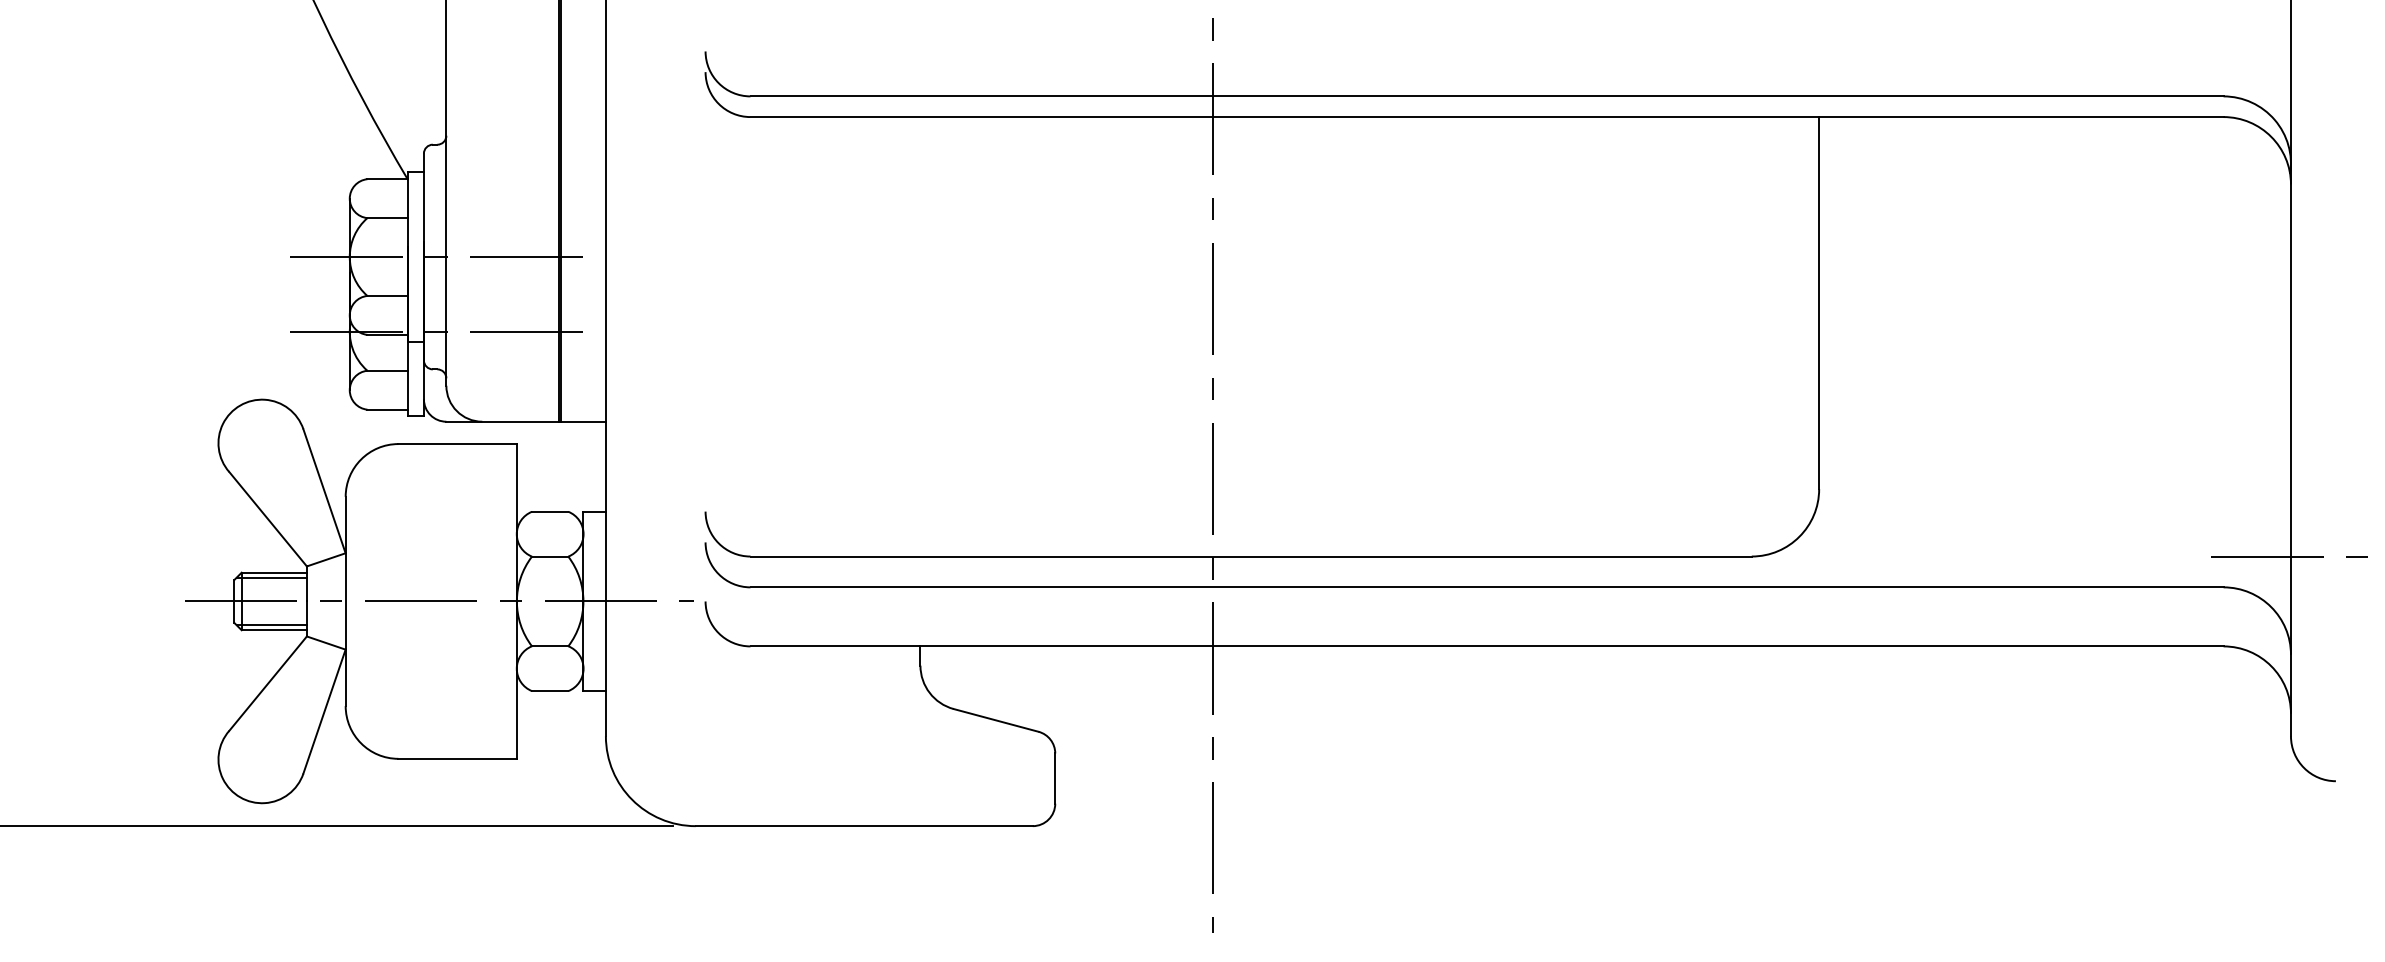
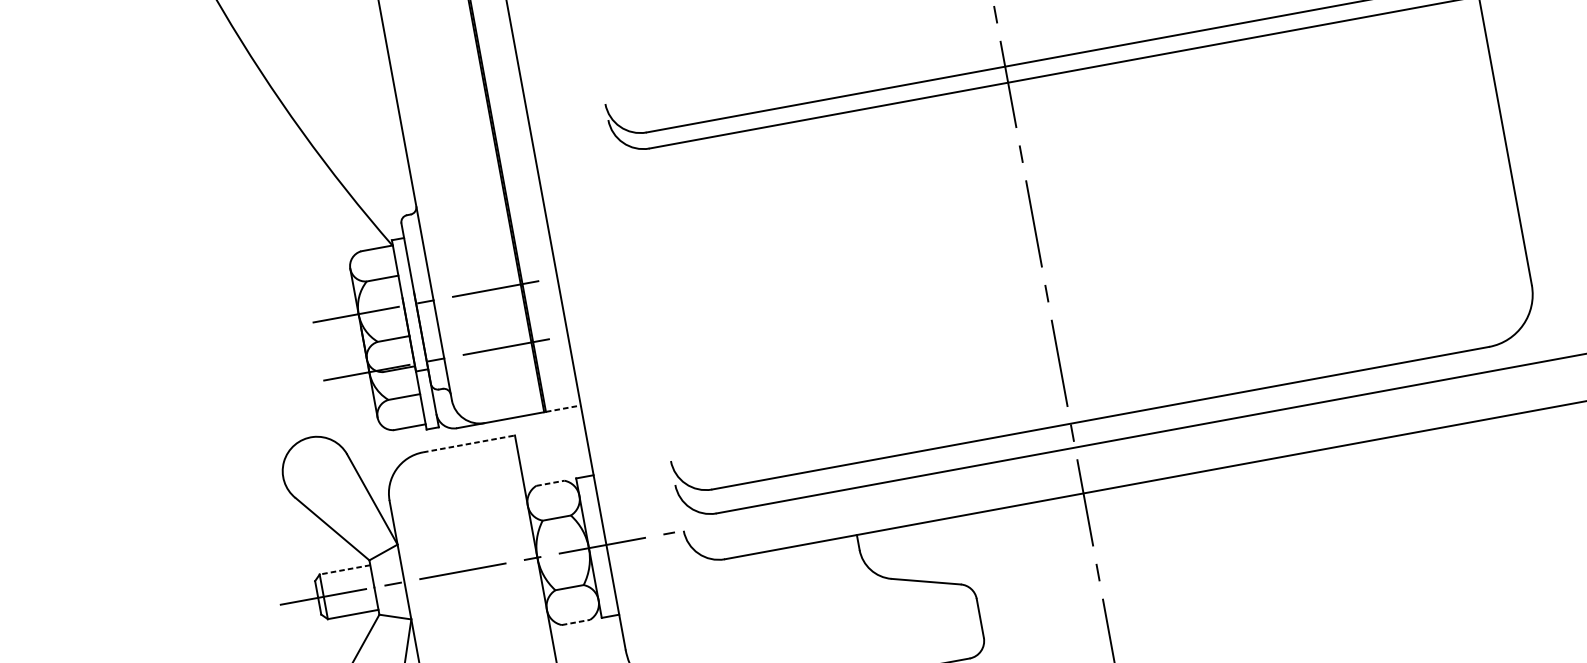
line: (583, 421) -> (563, 408), solid -> dashed
line: (458, 444) -> (469, 444), solid -> dashed
line: (550, 511) -> (550, 483), solid -> dashed
line: (274, 572) -> (345, 569), solid -> dashed
line: (271, 577) -> (343, 573), removed
line: (271, 625) -> (350, 611), removed
line: (550, 691) -> (576, 622), solid -> dashed

